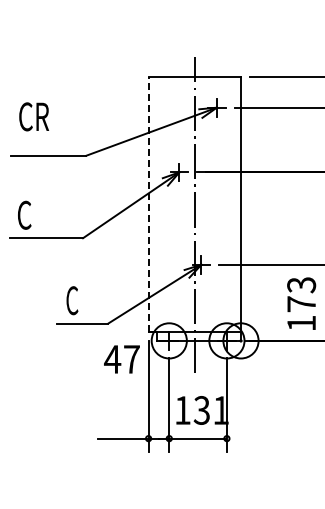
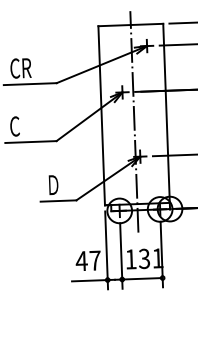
text: (34, 116) -> (21, 68), moved
line: (148, 204) -> (101, 115), dashed -> solid
text: (74, 300) -> (52, 185), C -> Ｄ
text: (121, 359) -> (87, 261), moved

